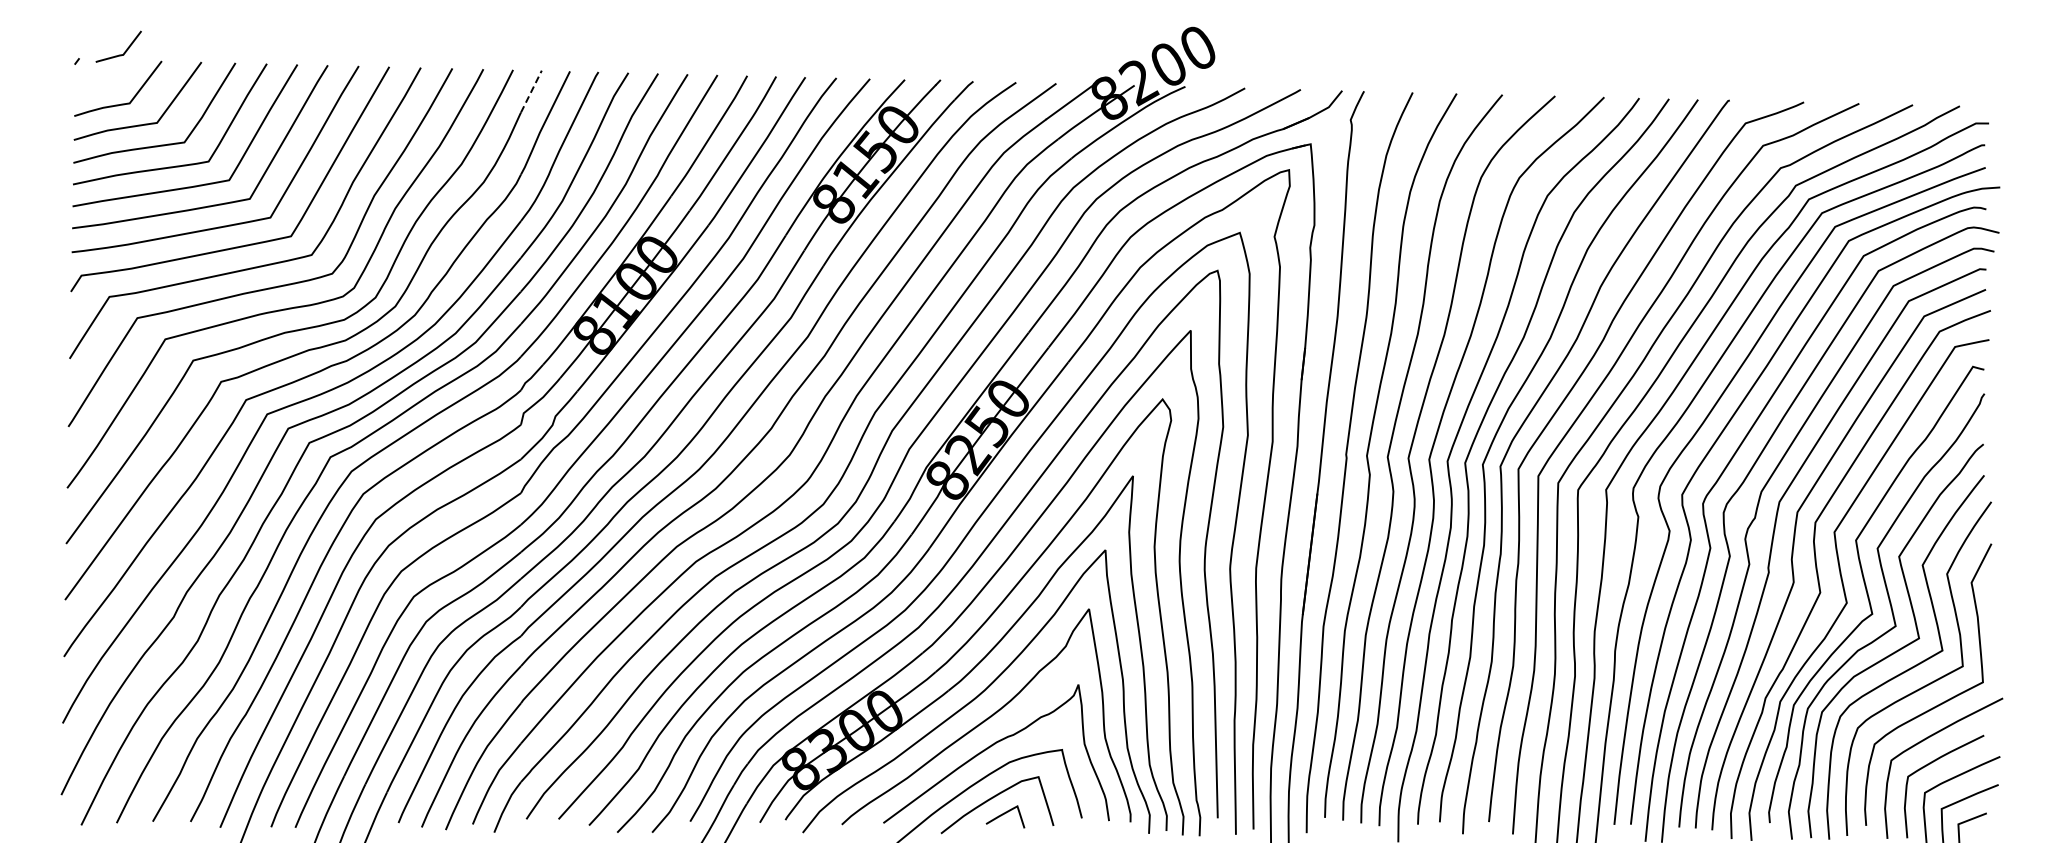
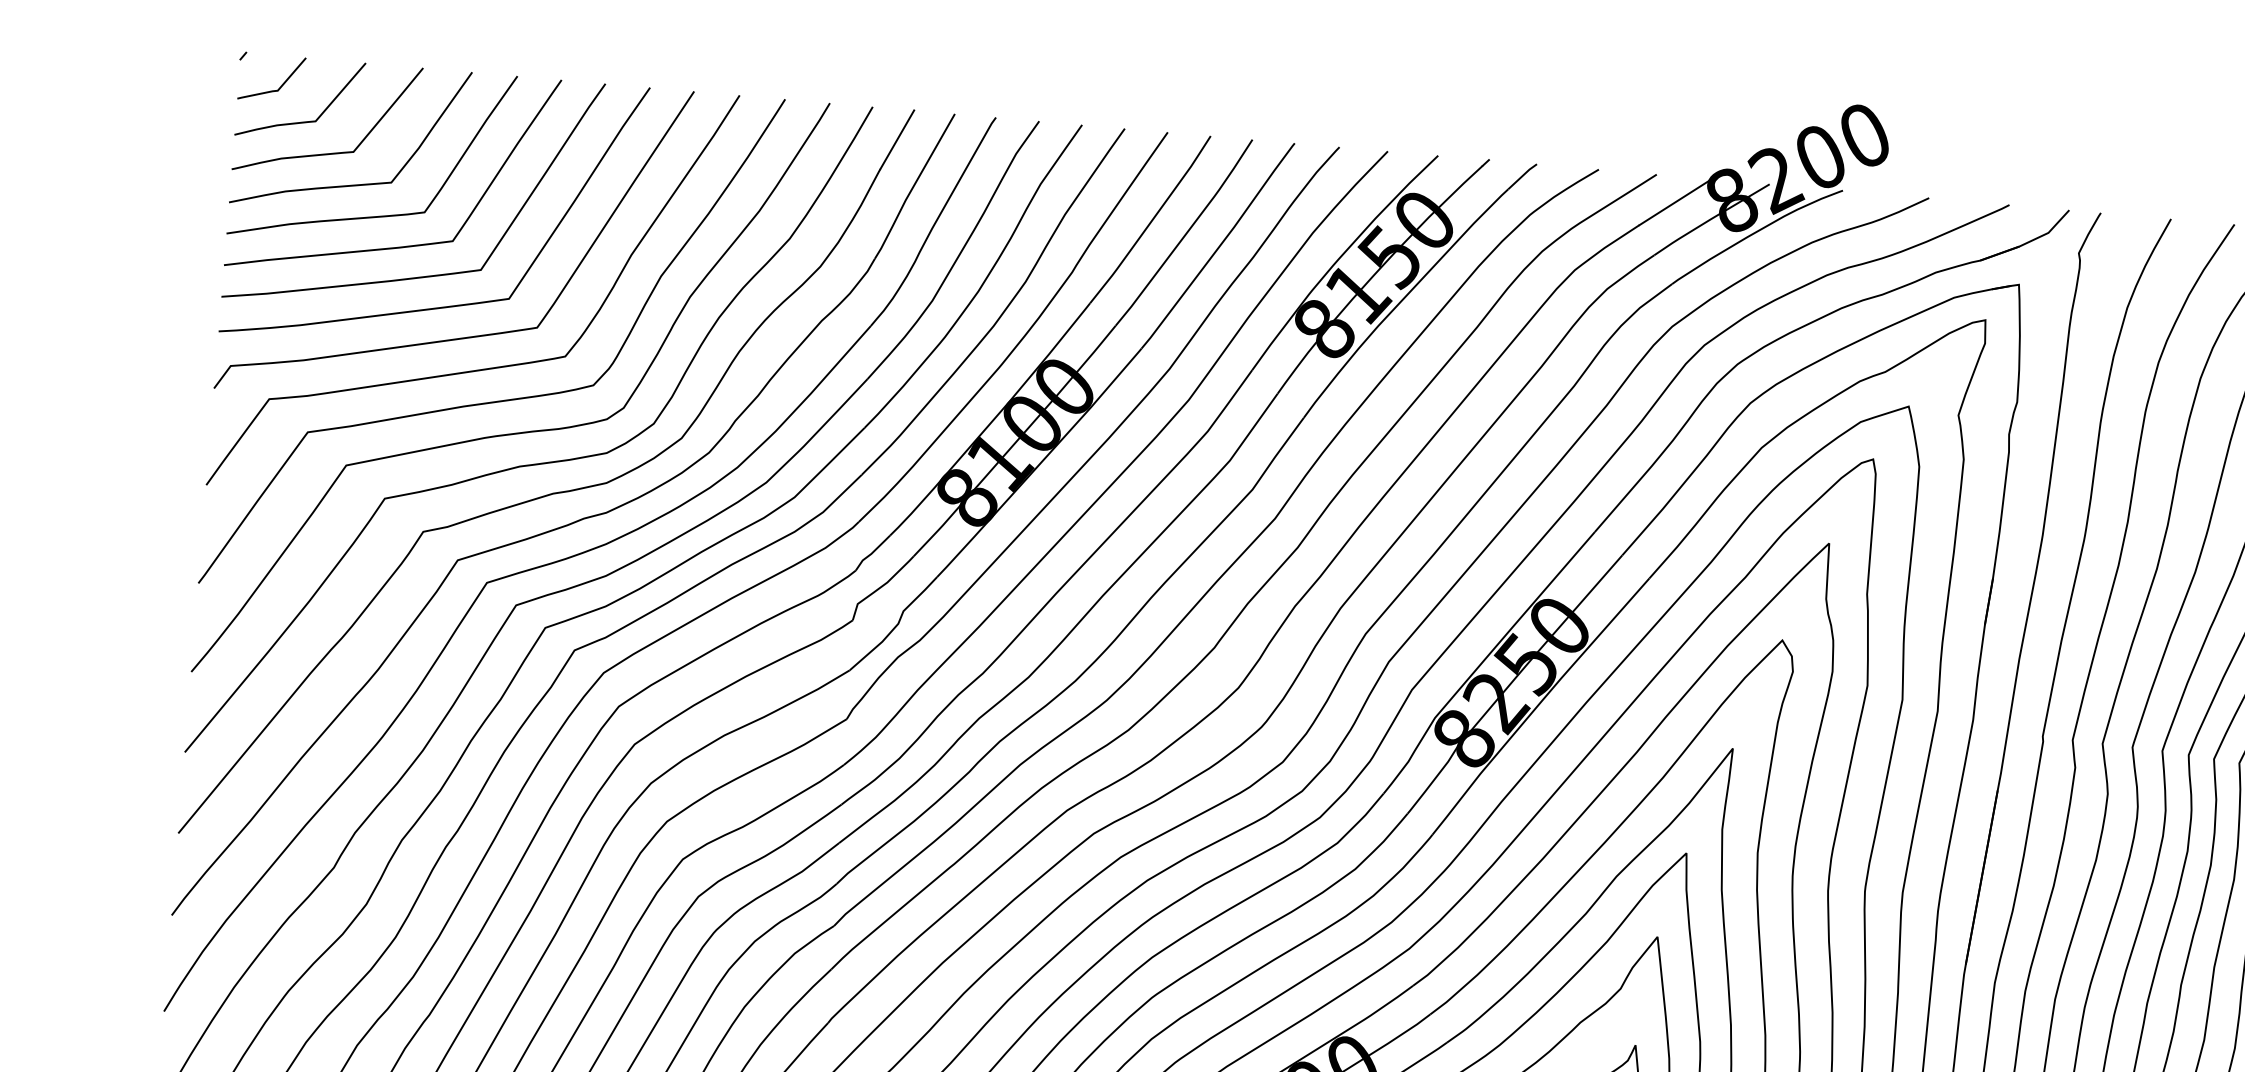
line: (124, 51) -> (279, 85), moved
line: (531, 91) -> (897, 139), dashed -> solid

